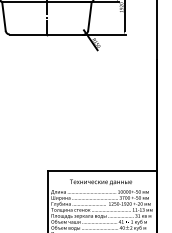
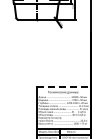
line: (101, 170) -> (63, 86), solid -> dashed

